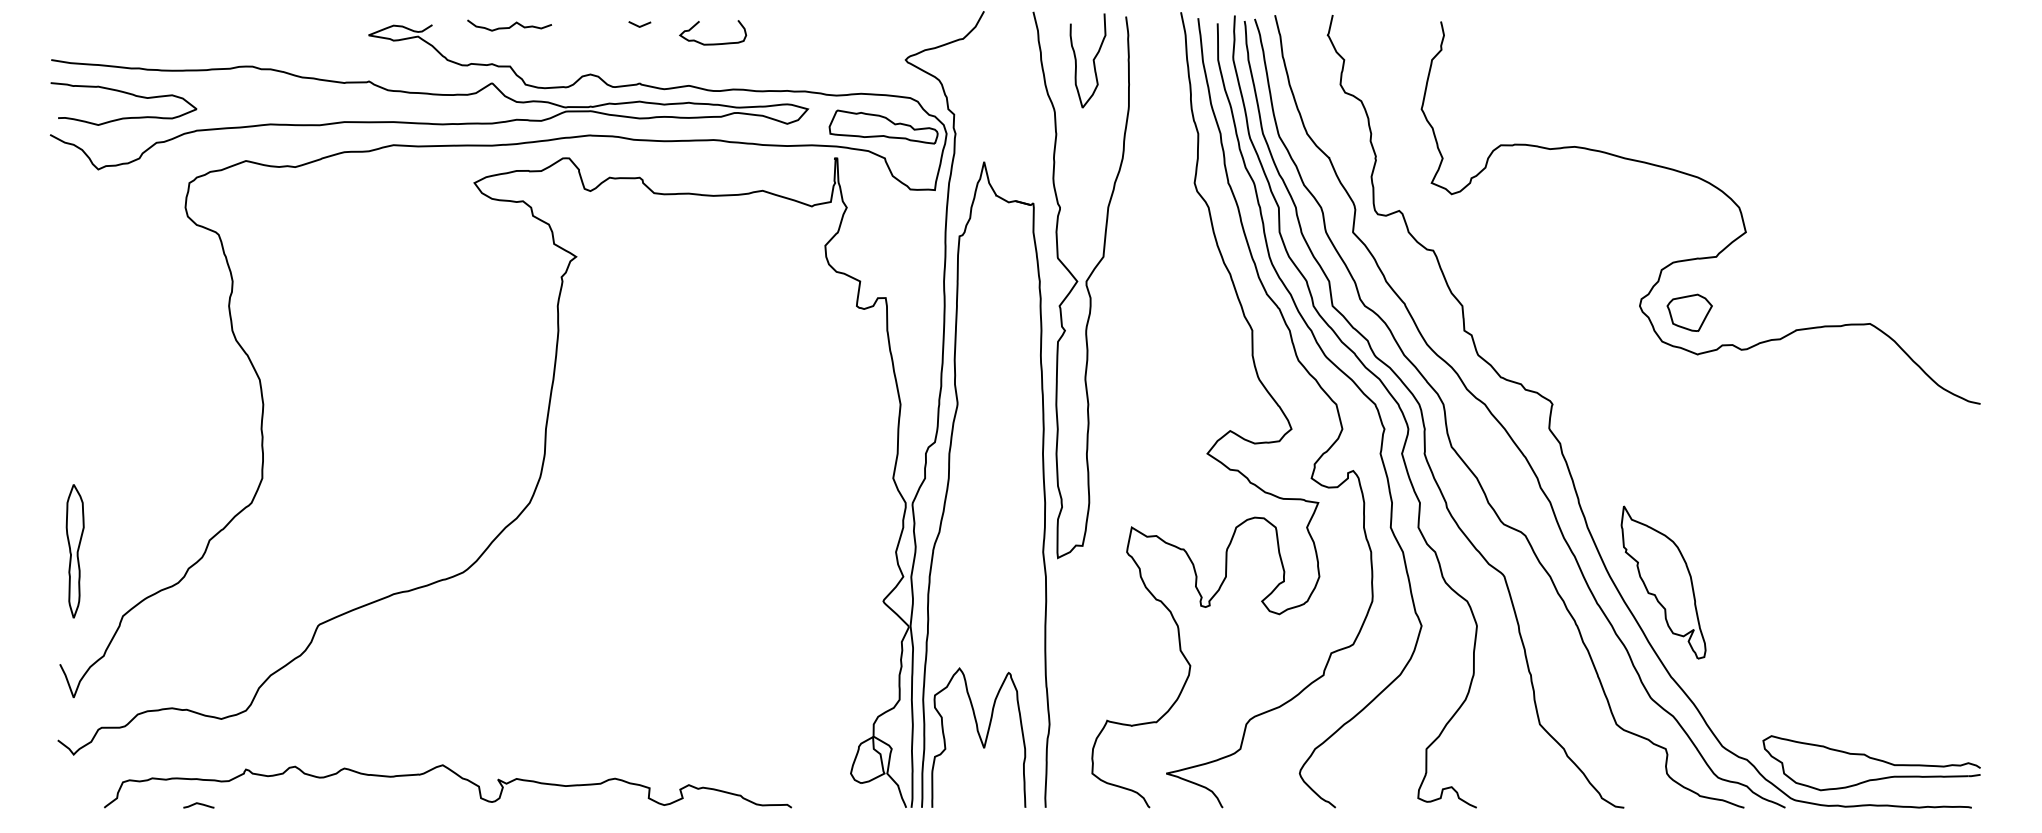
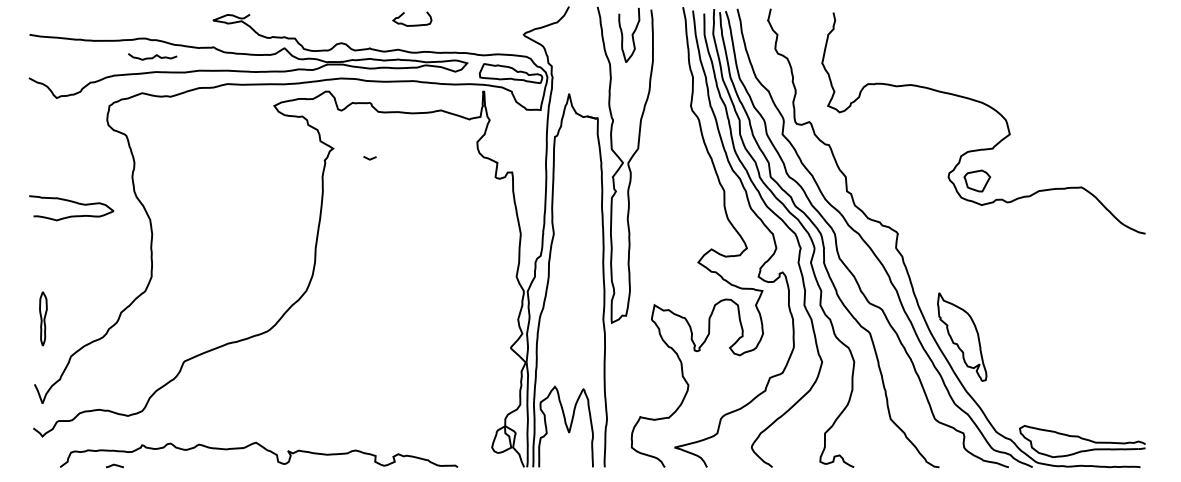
curve: (511, 24) -> (153, 56), moved
line: (638, 24) -> (369, 158), moved
curve: (128, 95) -> (74, 203), moved
part: (75, 550) -> (43, 318), size x0.7

